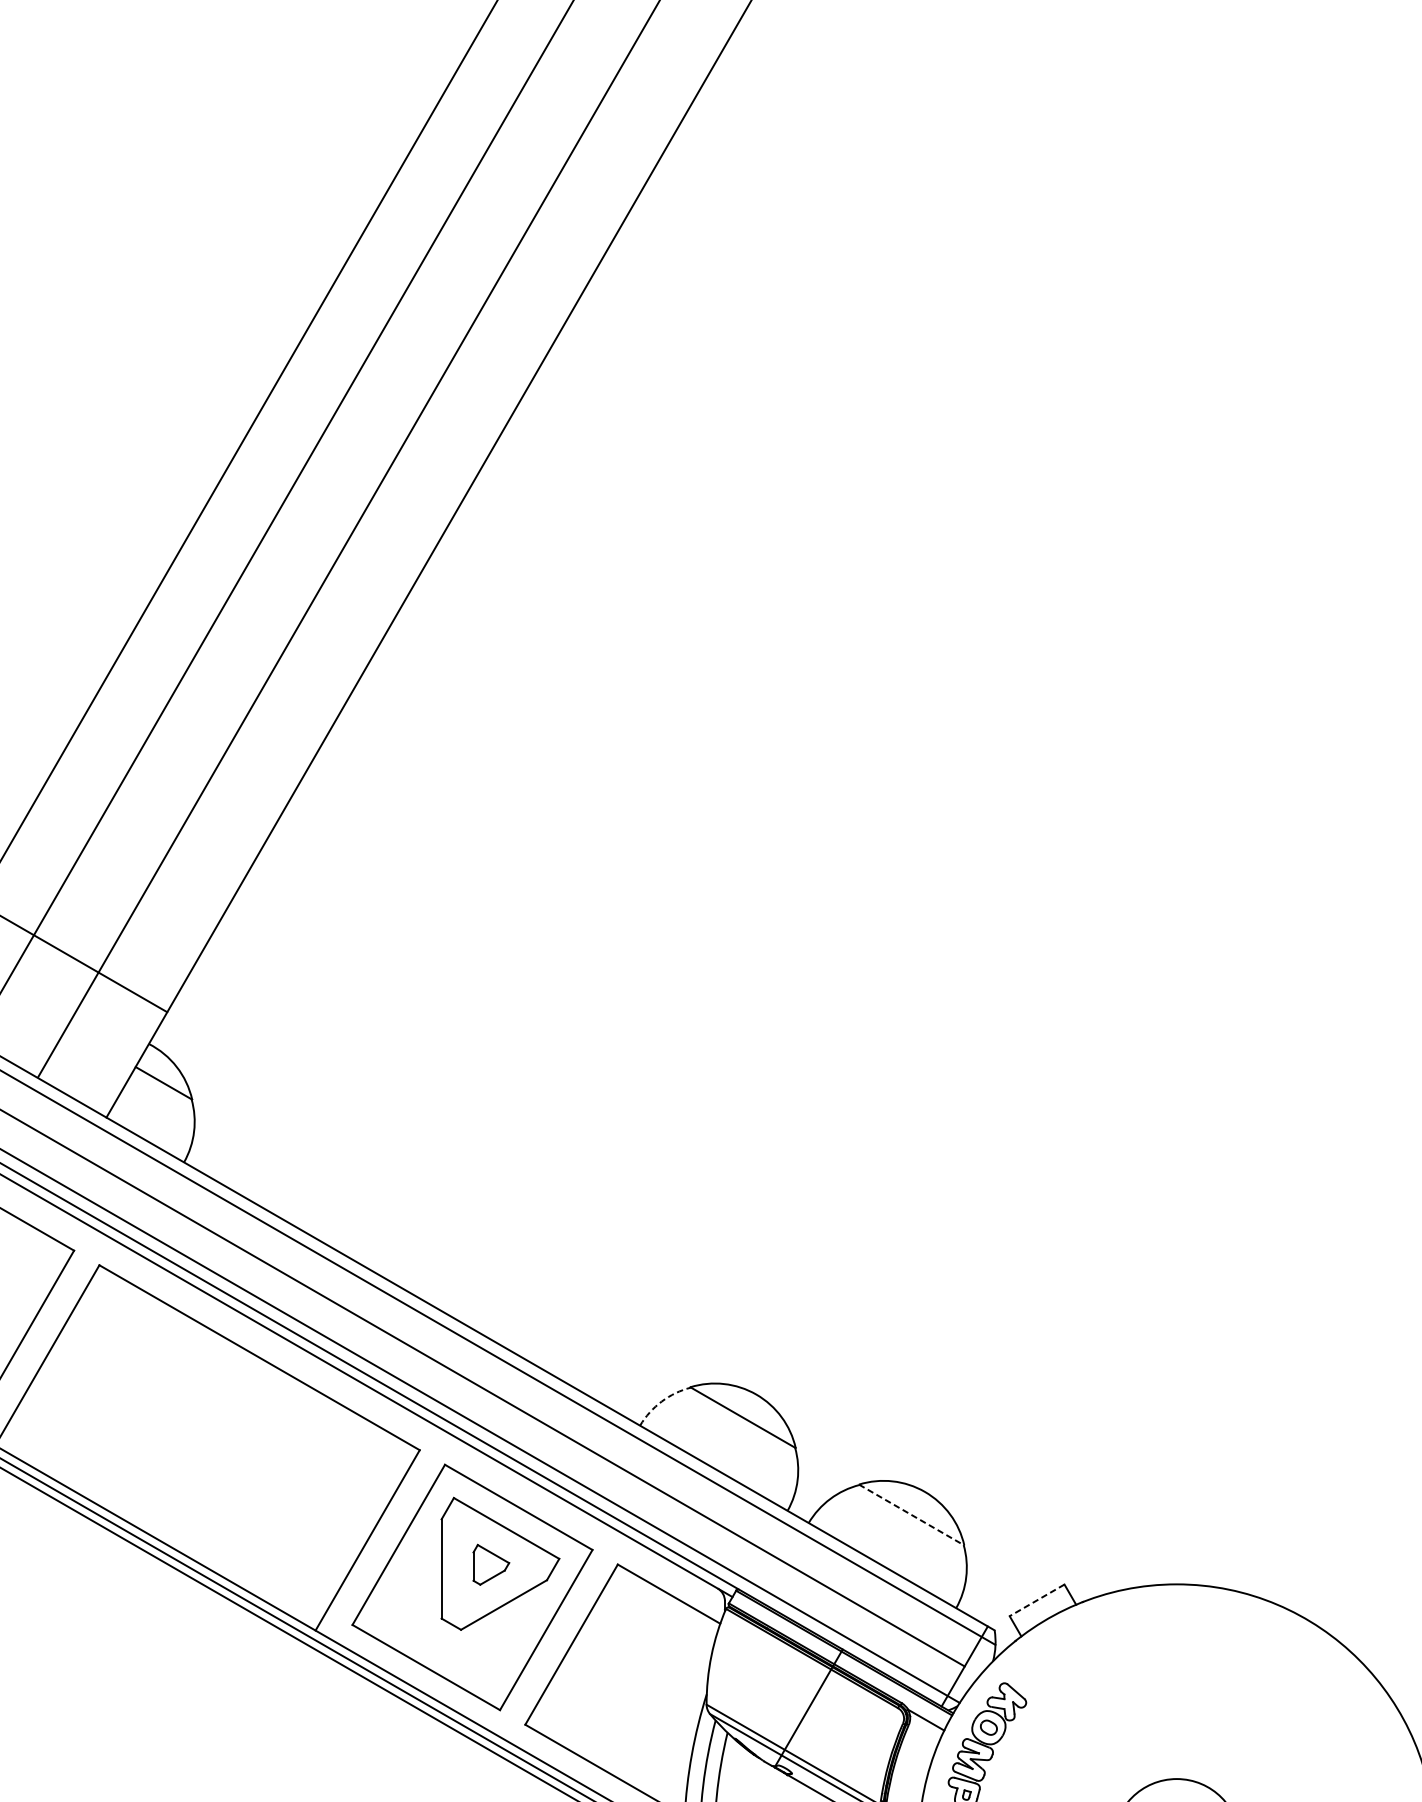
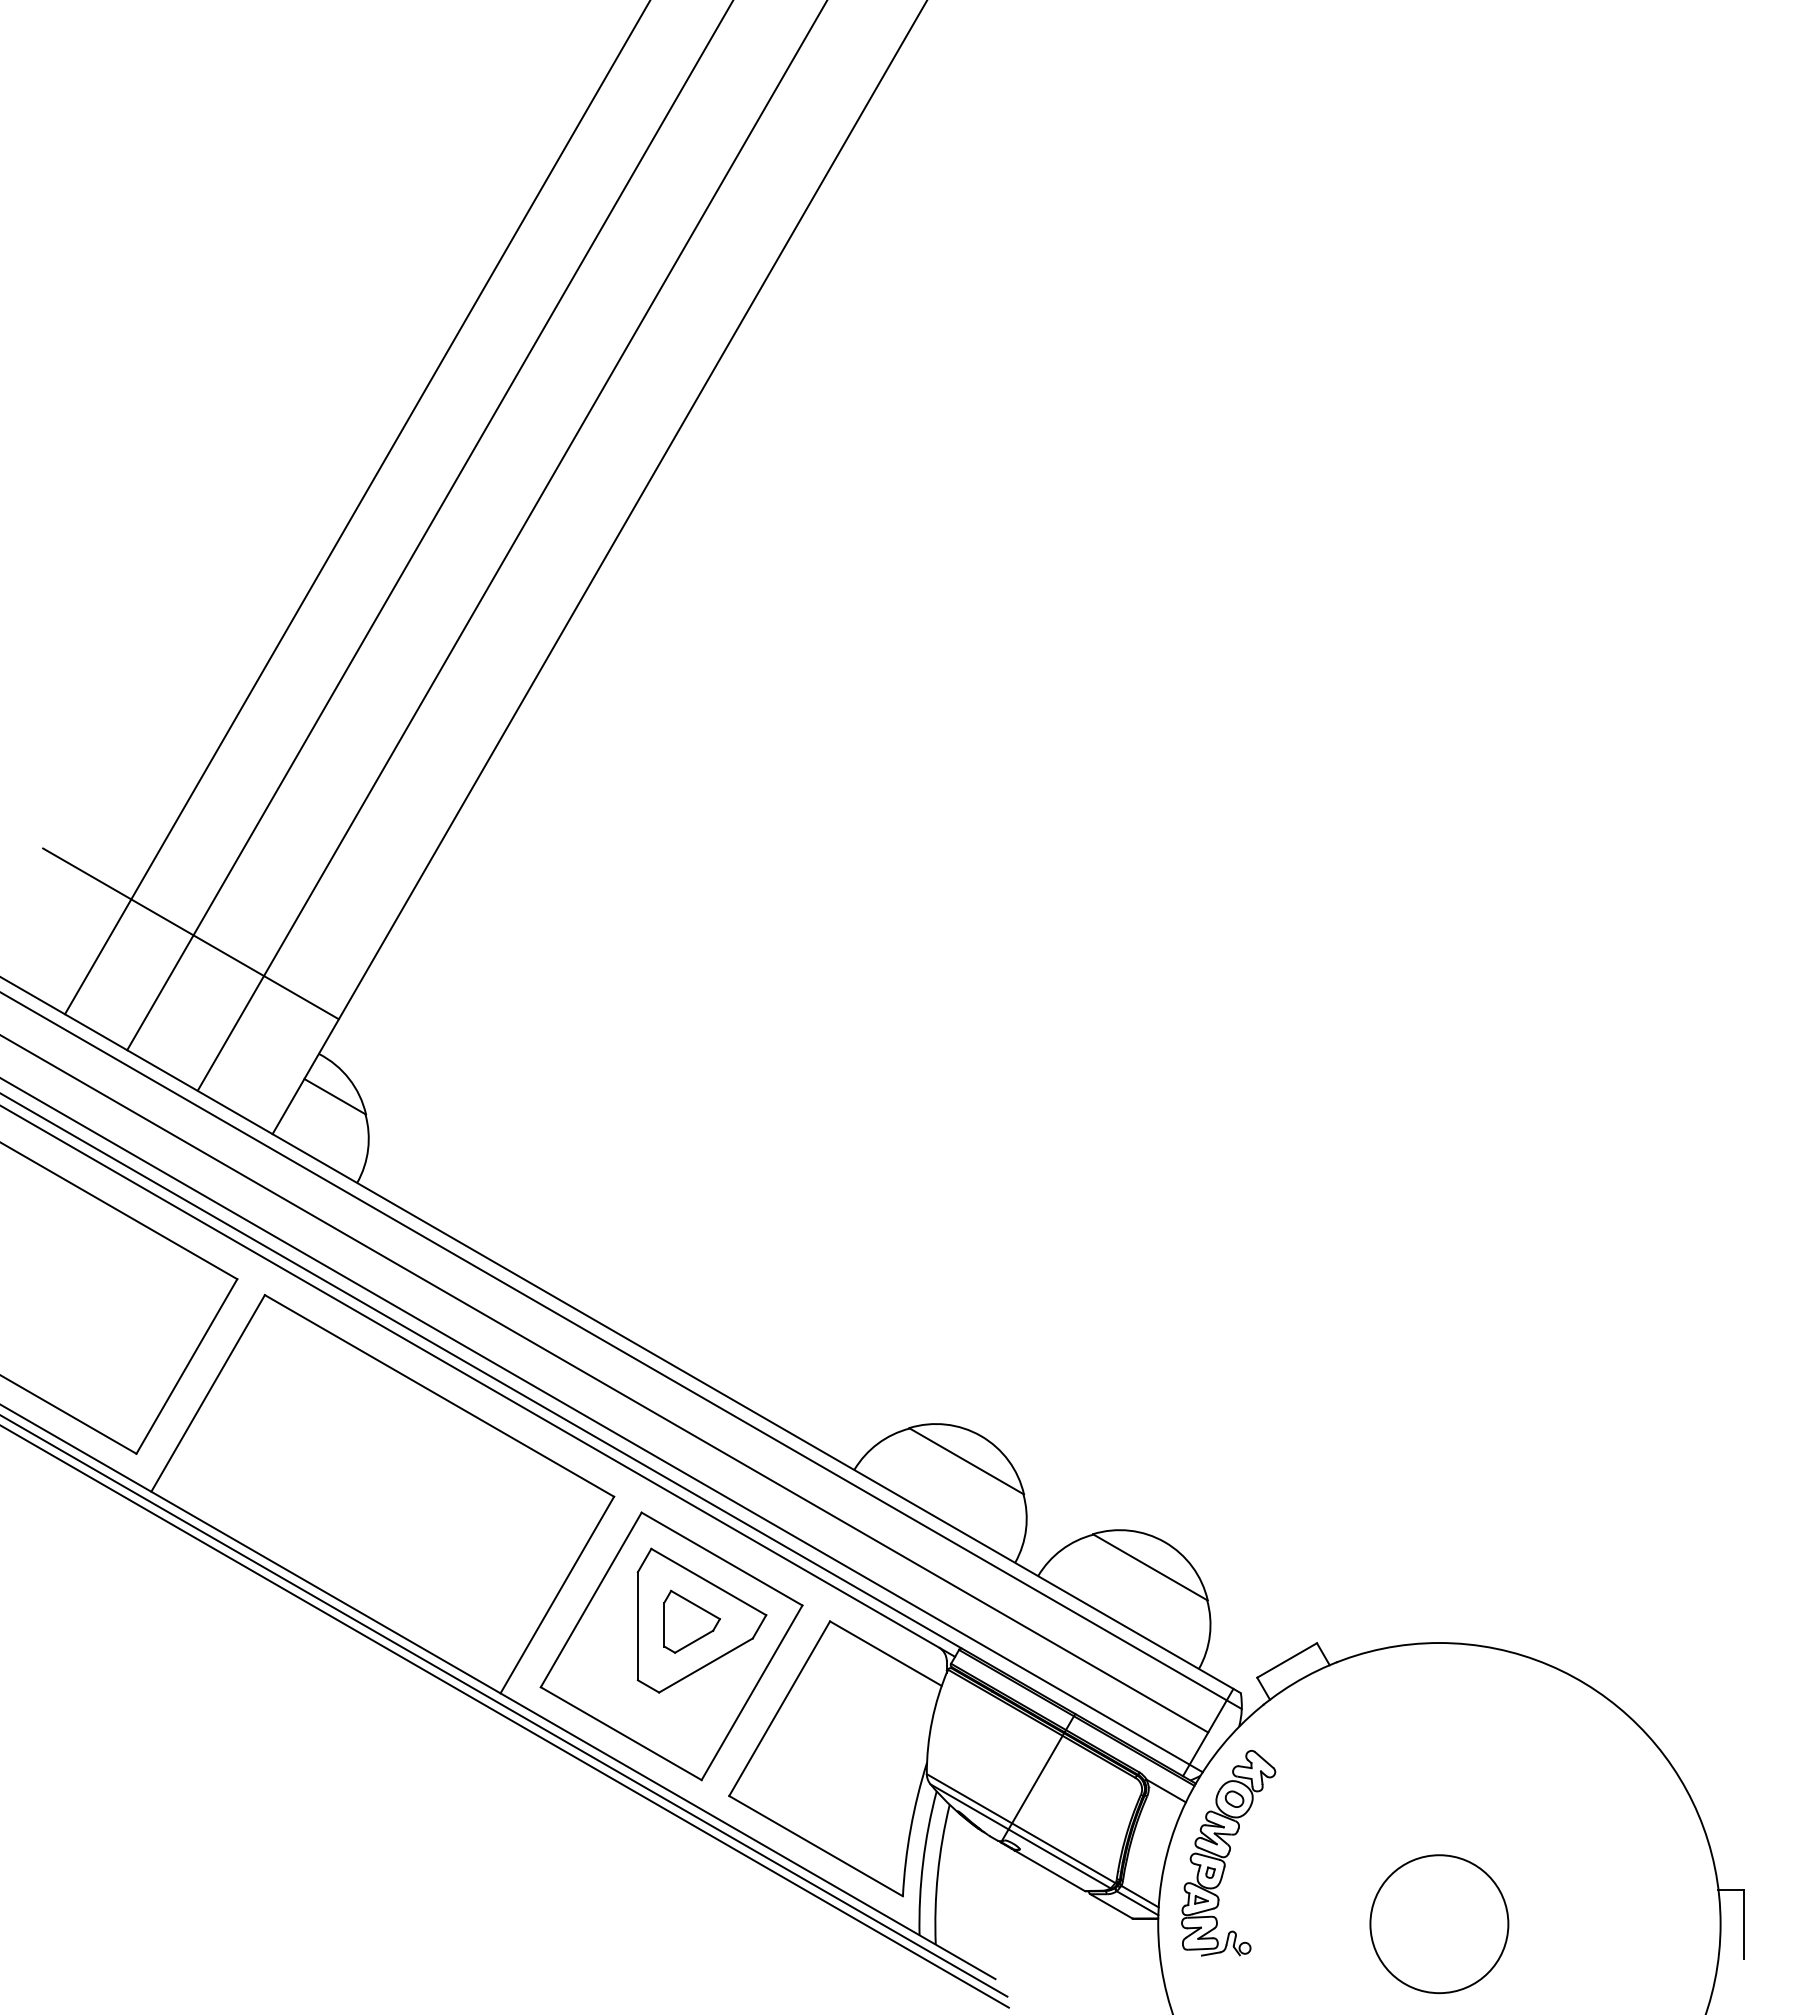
arc: (661, 1401) -> (877, 1443), dashed -> solid
line: (911, 1515) -> (1150, 1567), dashed -> solid
part: (490, 1564) -> (691, 1621), size x1.43
line: (1036, 1600) -> (1286, 1660), dashed -> solid

